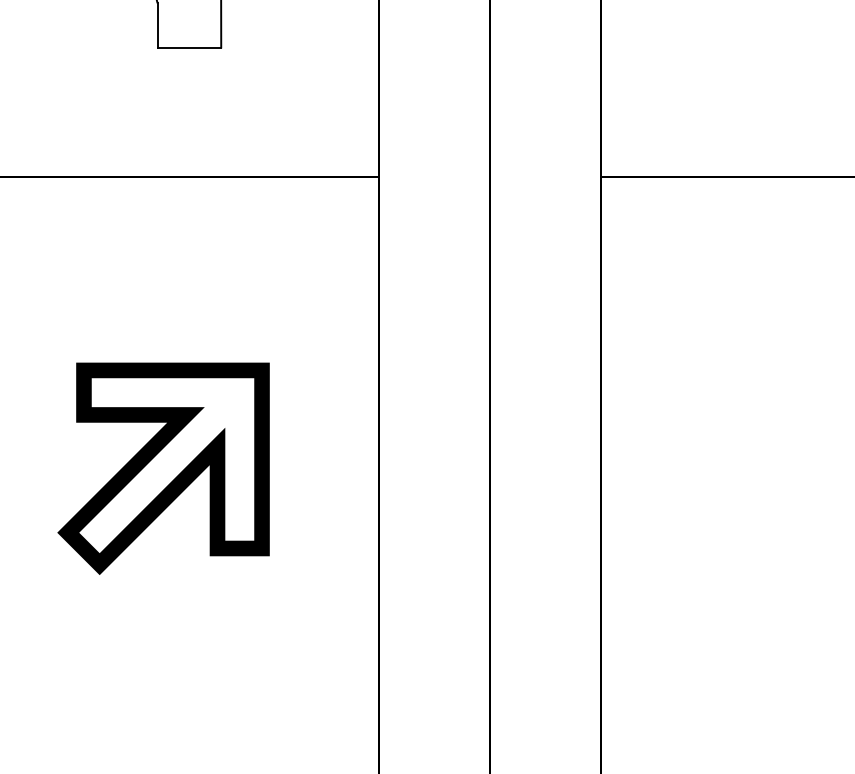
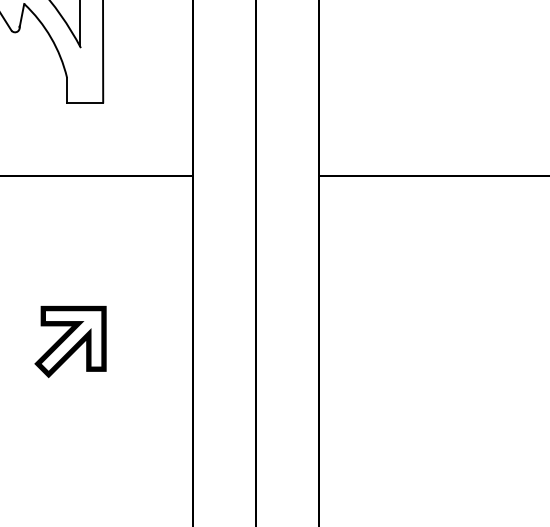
part: (163, 467) -> (70, 341), size x0.6

